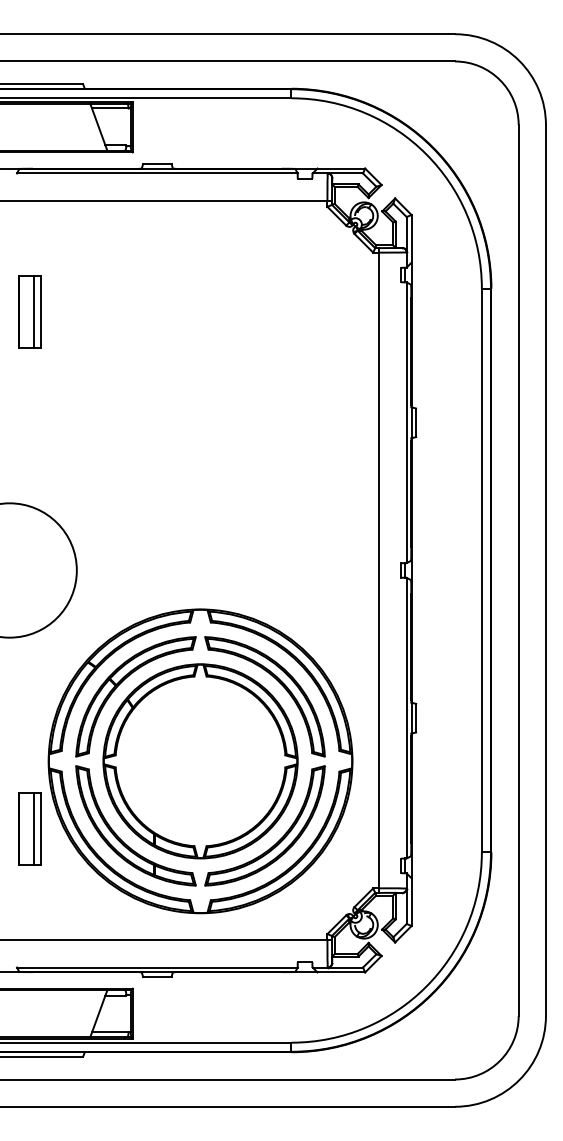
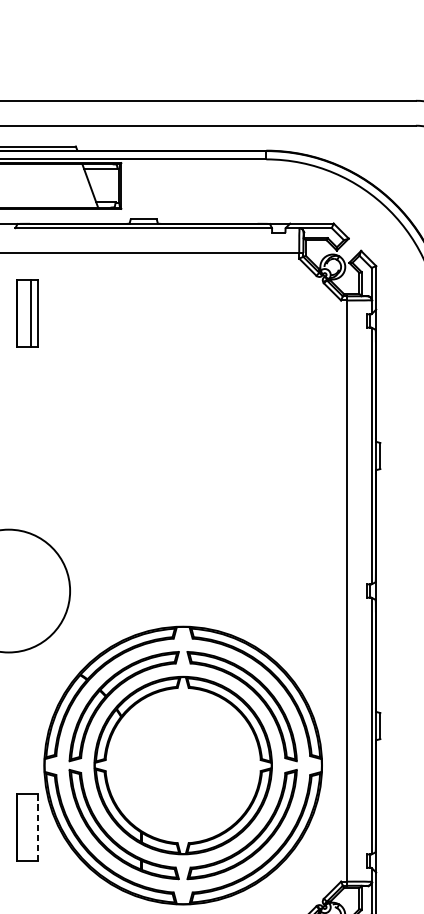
part: (29, 311) -> (26, 313), moved
line: (34, 828) -> (31, 826), removed
line: (41, 829) -> (37, 827), solid -> dashed

